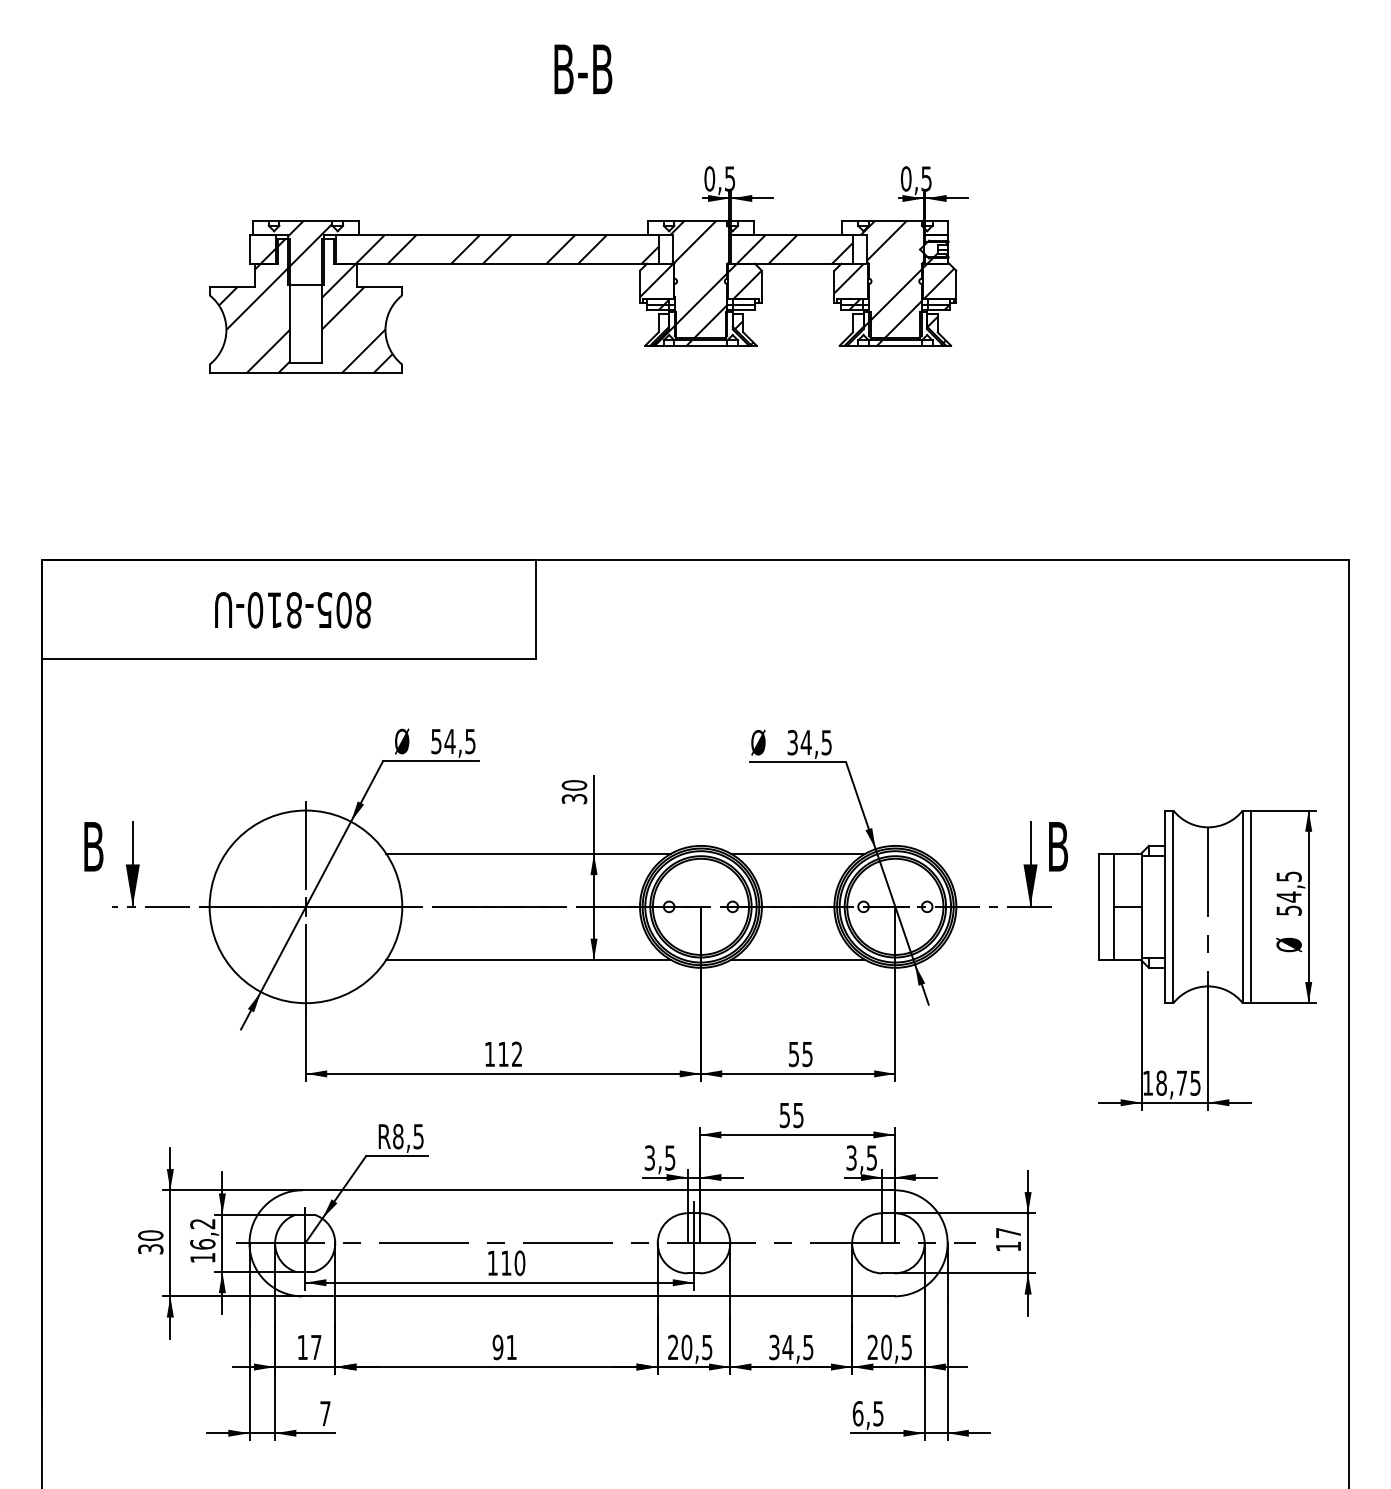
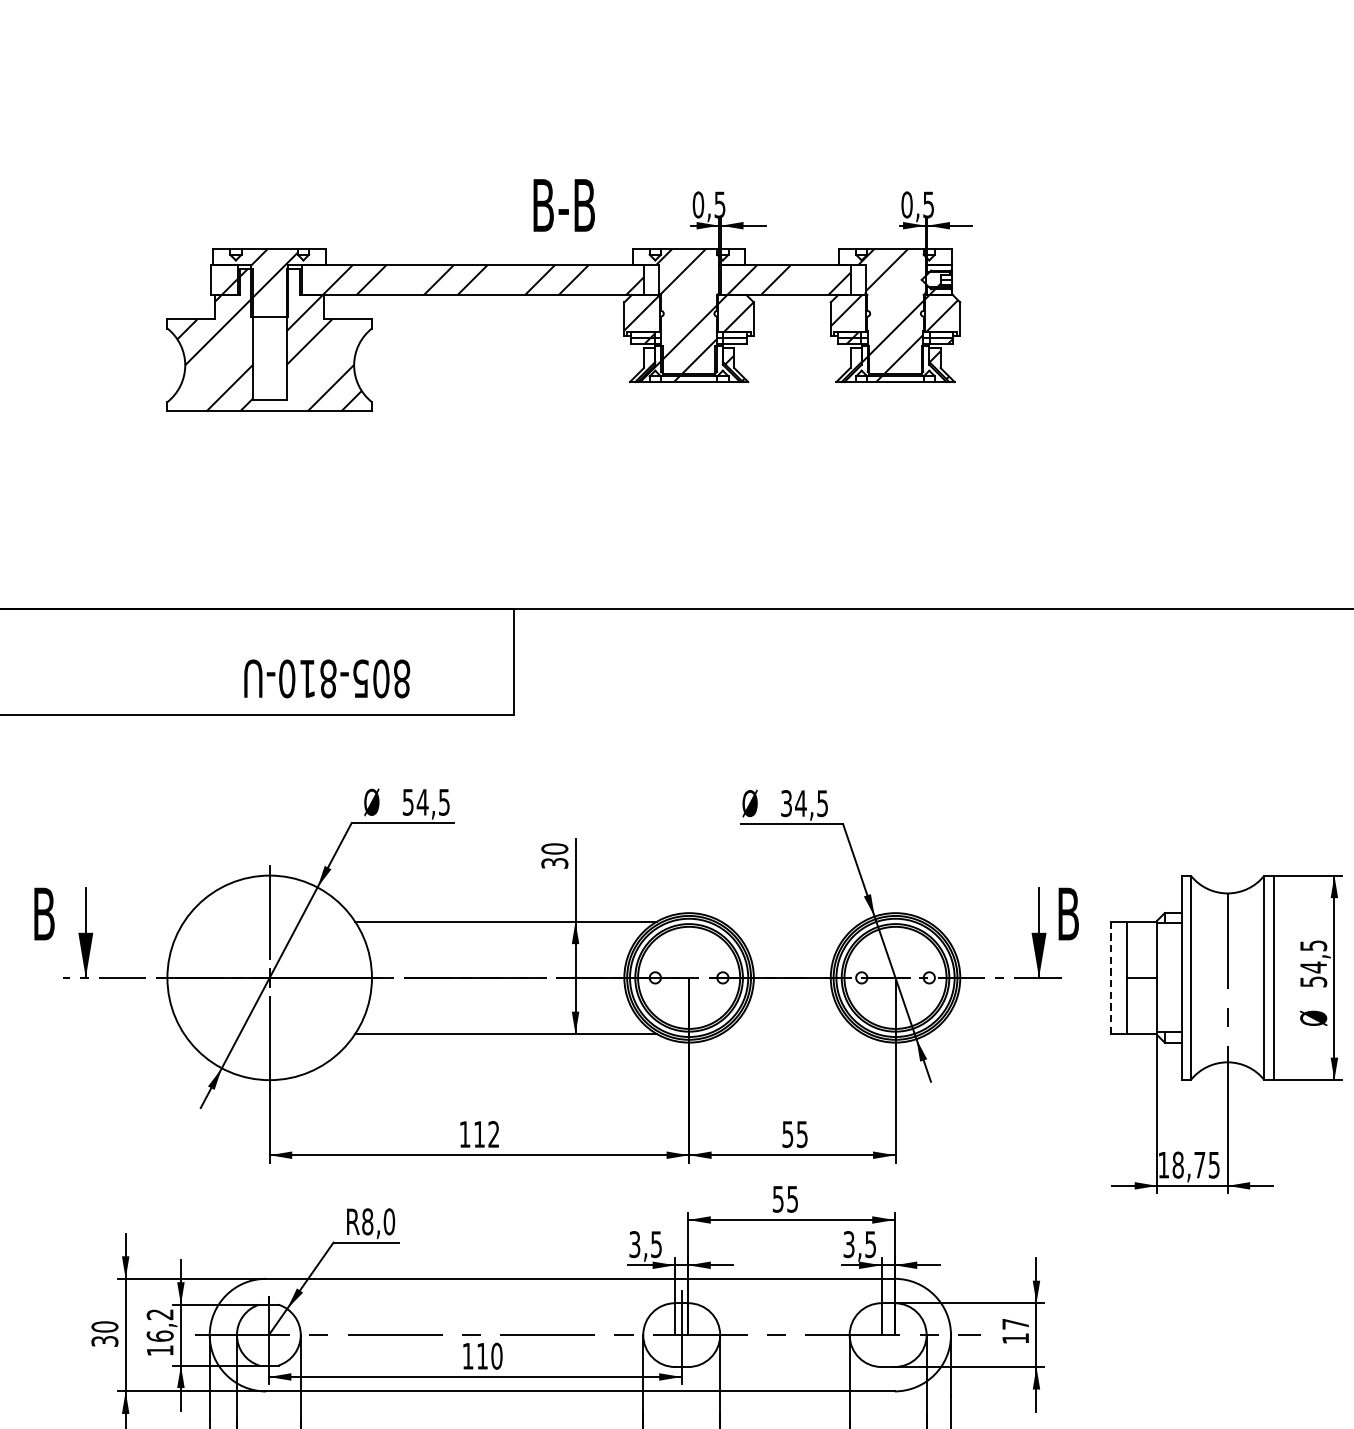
text: (583, 69) -> (564, 205), moved
text: (293, 610) -> (327, 679), moved
line: (798, 853) -> (792, 921), removed
line: (1098, 907) -> (1111, 978), solid -> dashed
line: (798, 959) -> (792, 1033), removed
text: (418, 1136) -> (389, 1221), R8,5 -> R8,0

